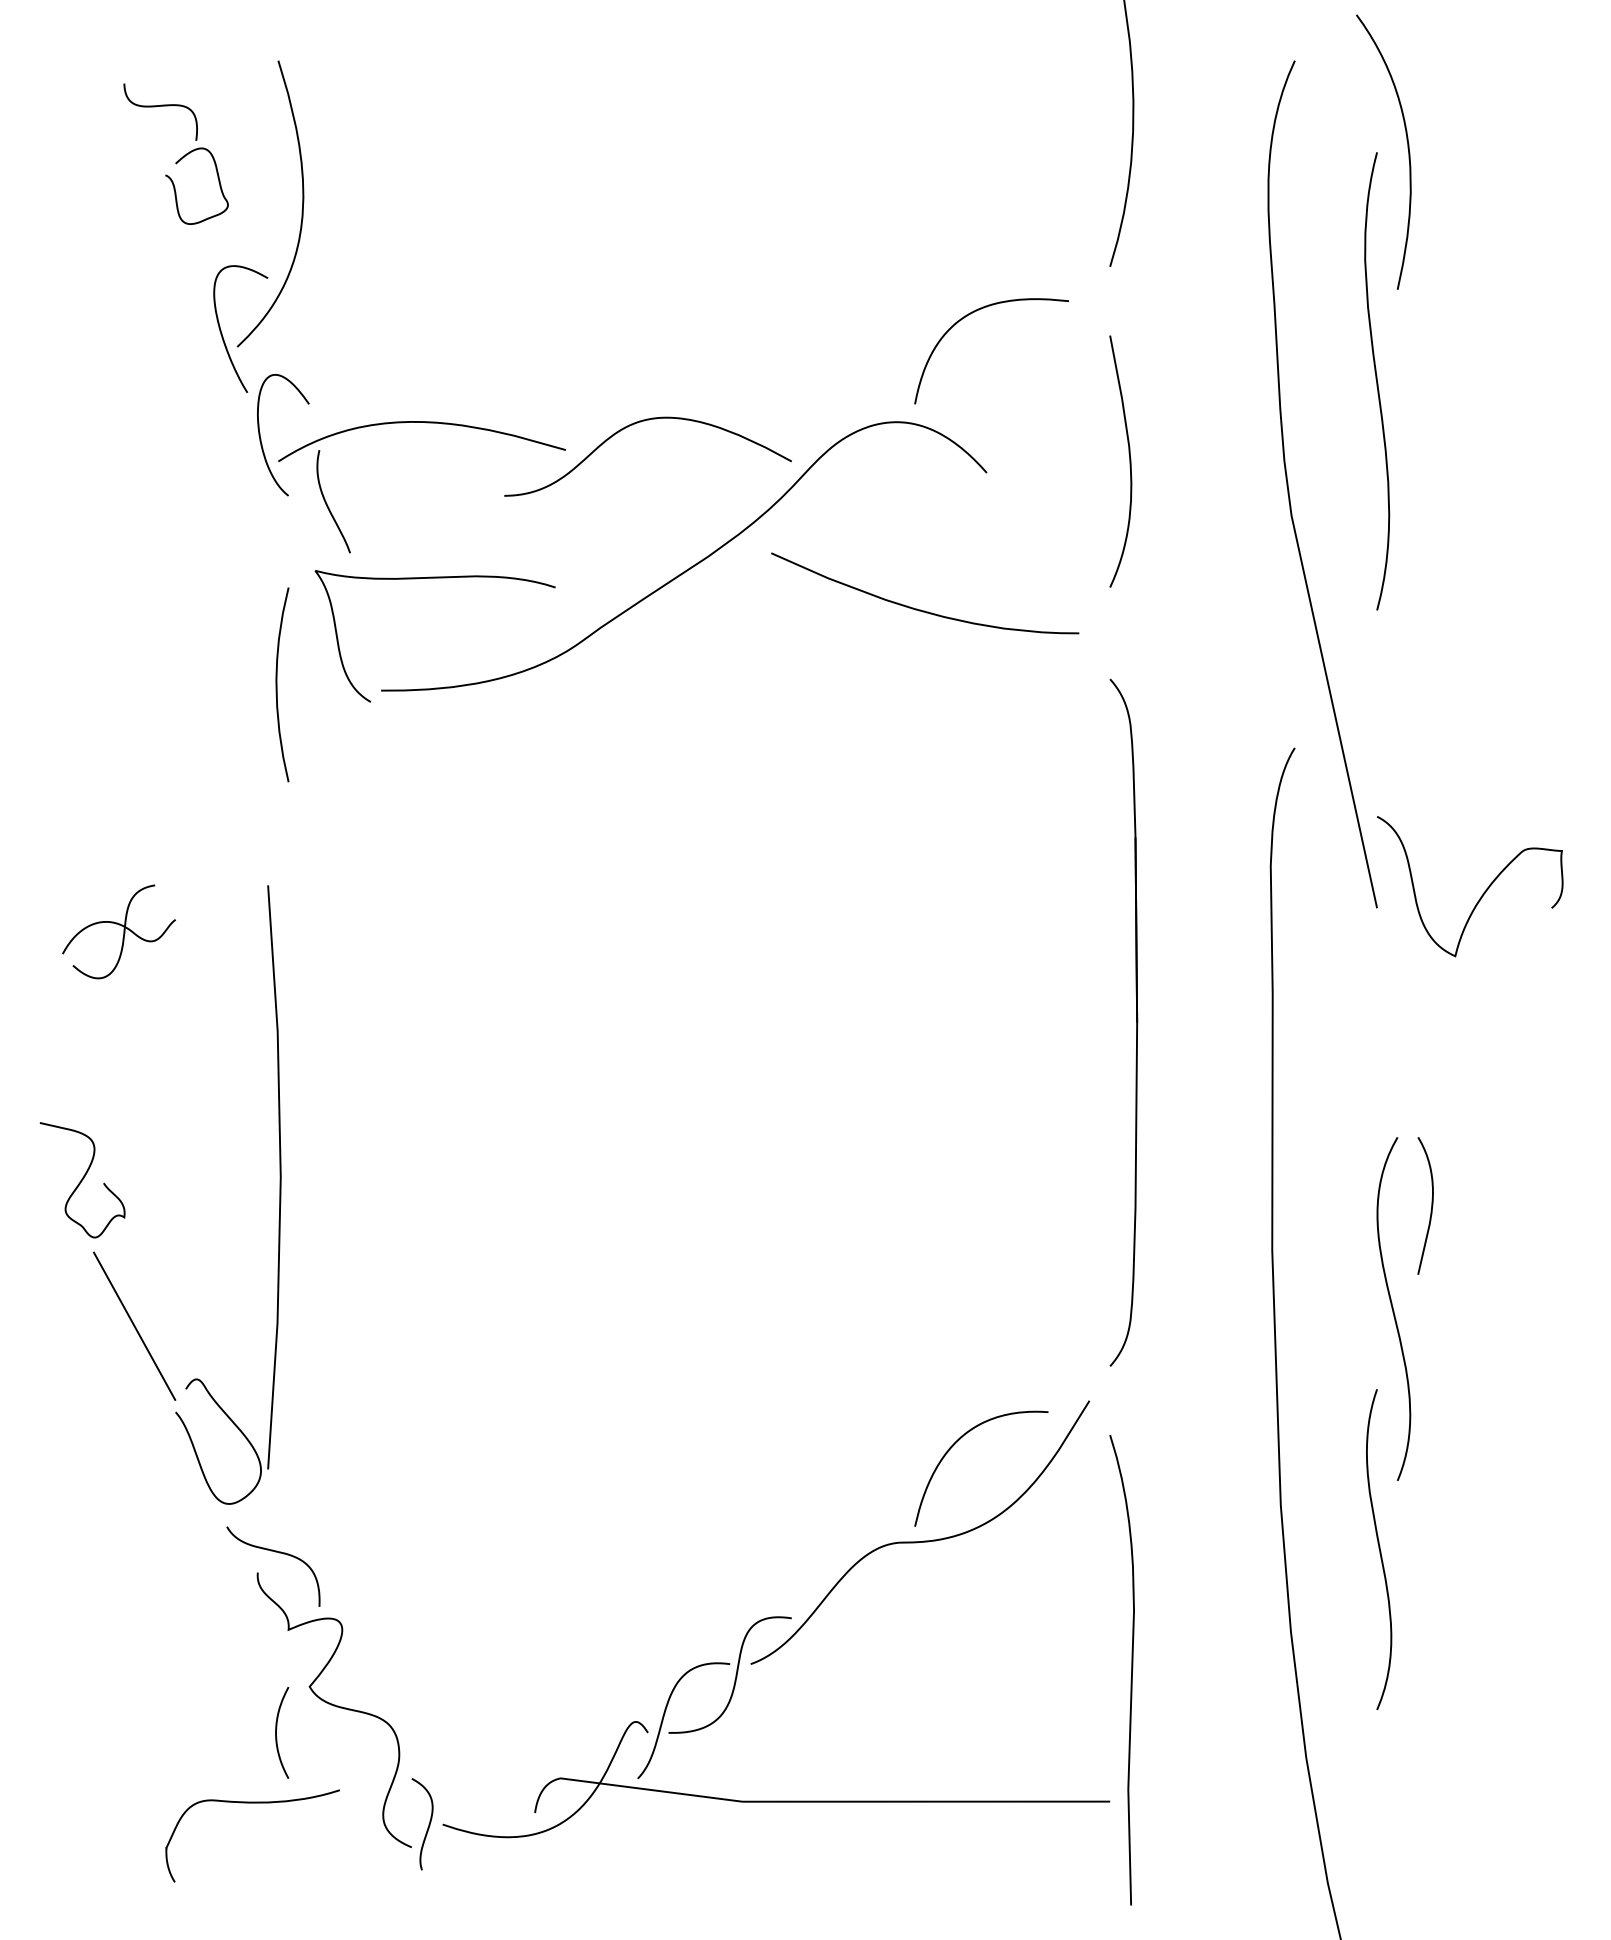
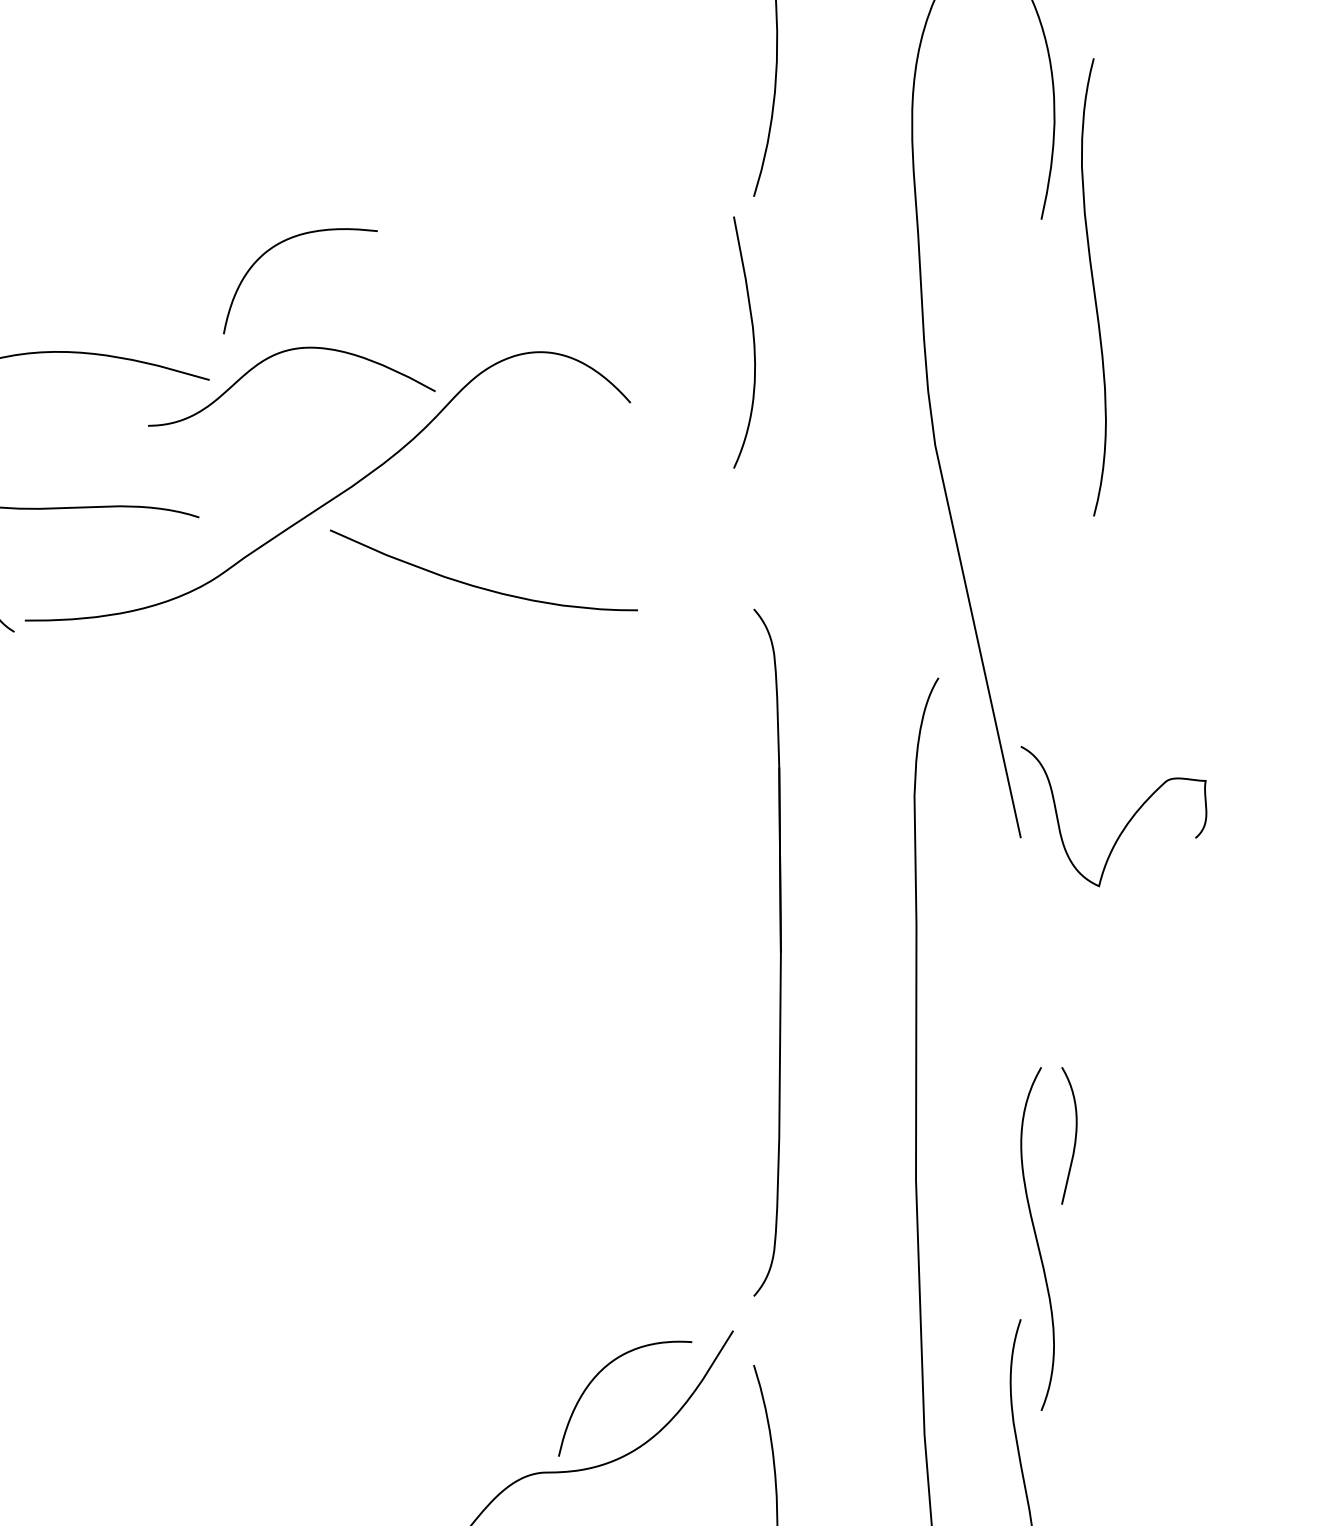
curve: (969, 315) -> (278, 245), moved
curve: (1377, 381) -> (1094, 287), moved
curve: (1129, 461) -> (753, 342), moved
curve: (920, 609) -> (479, 586), moved

